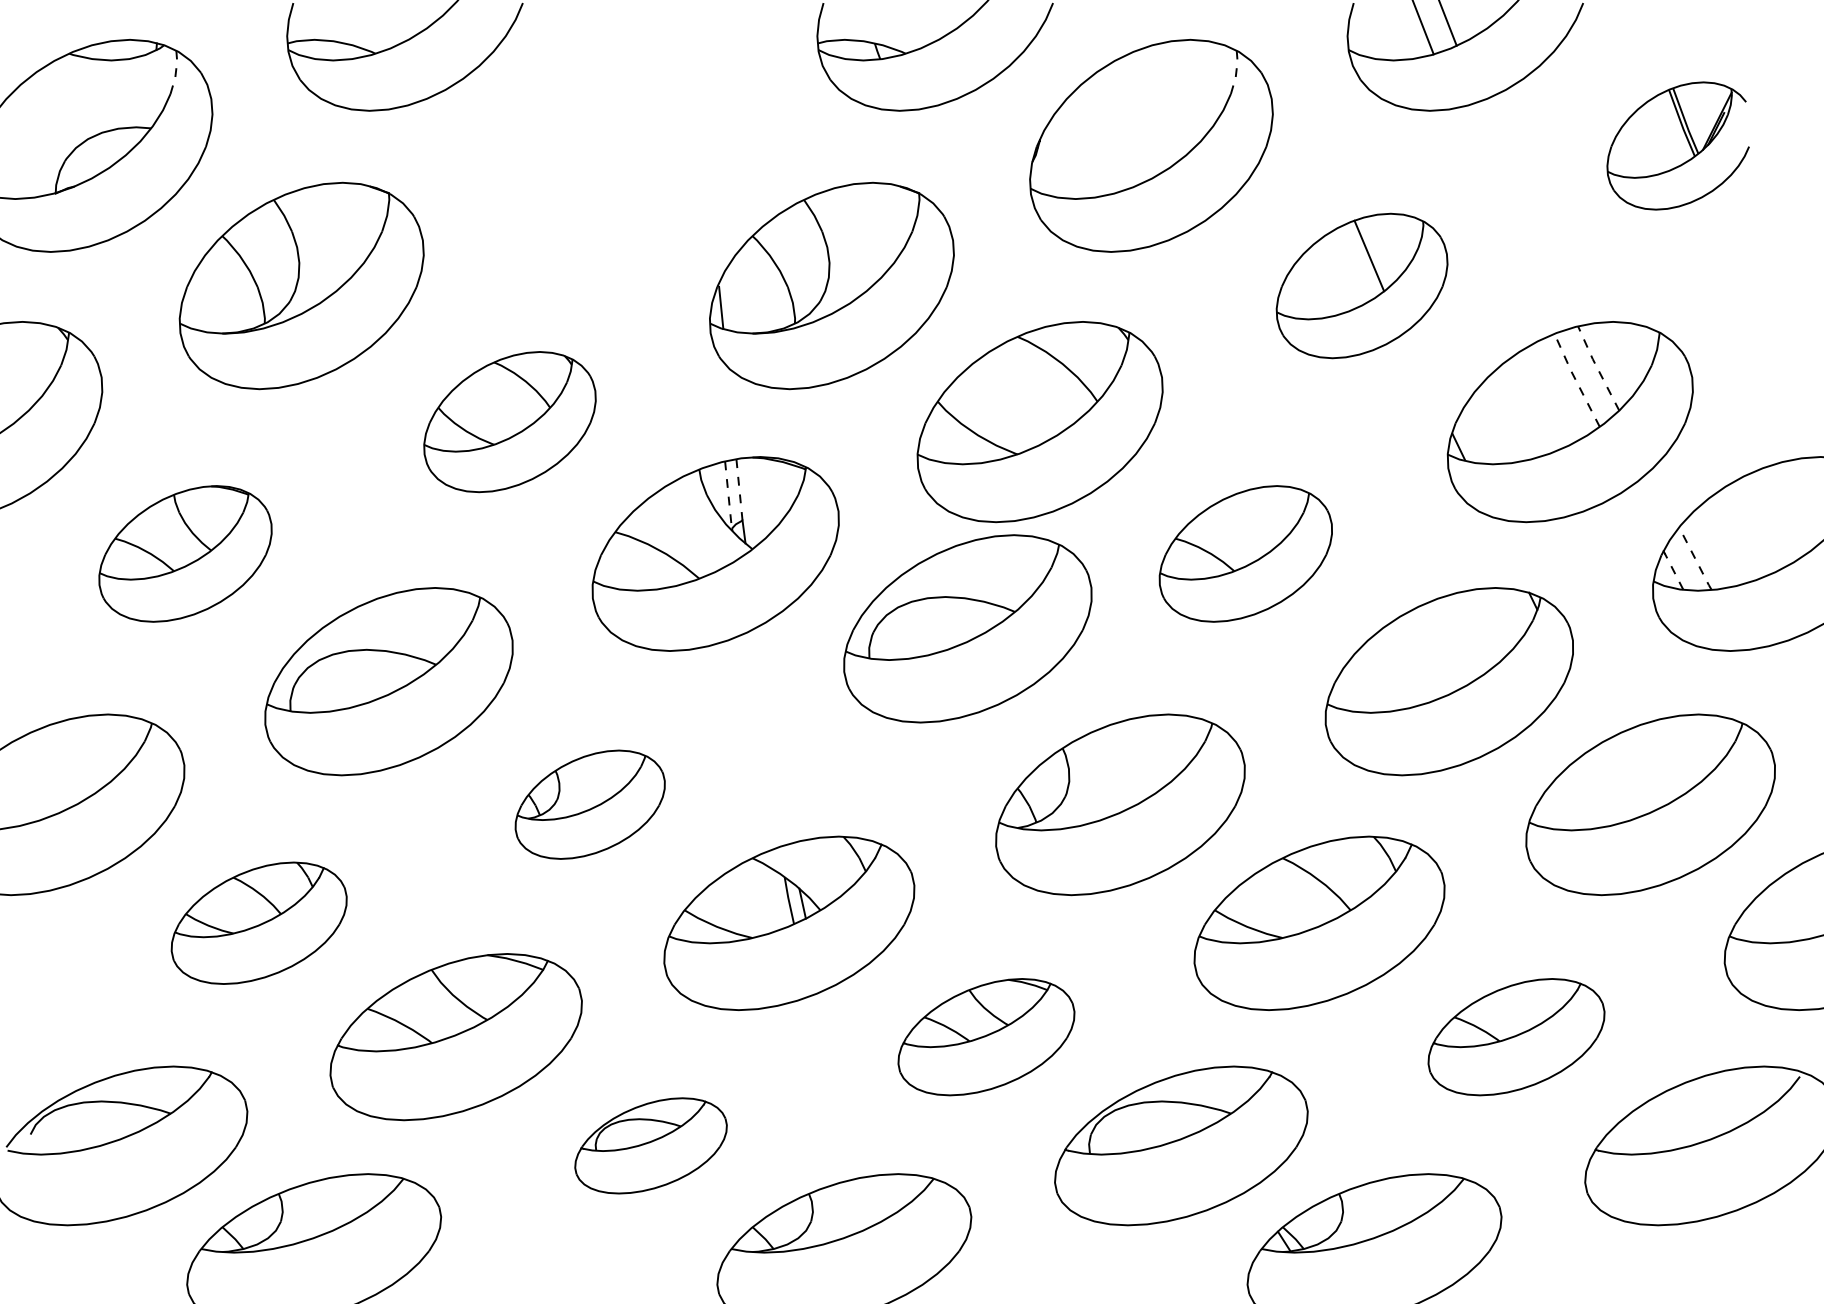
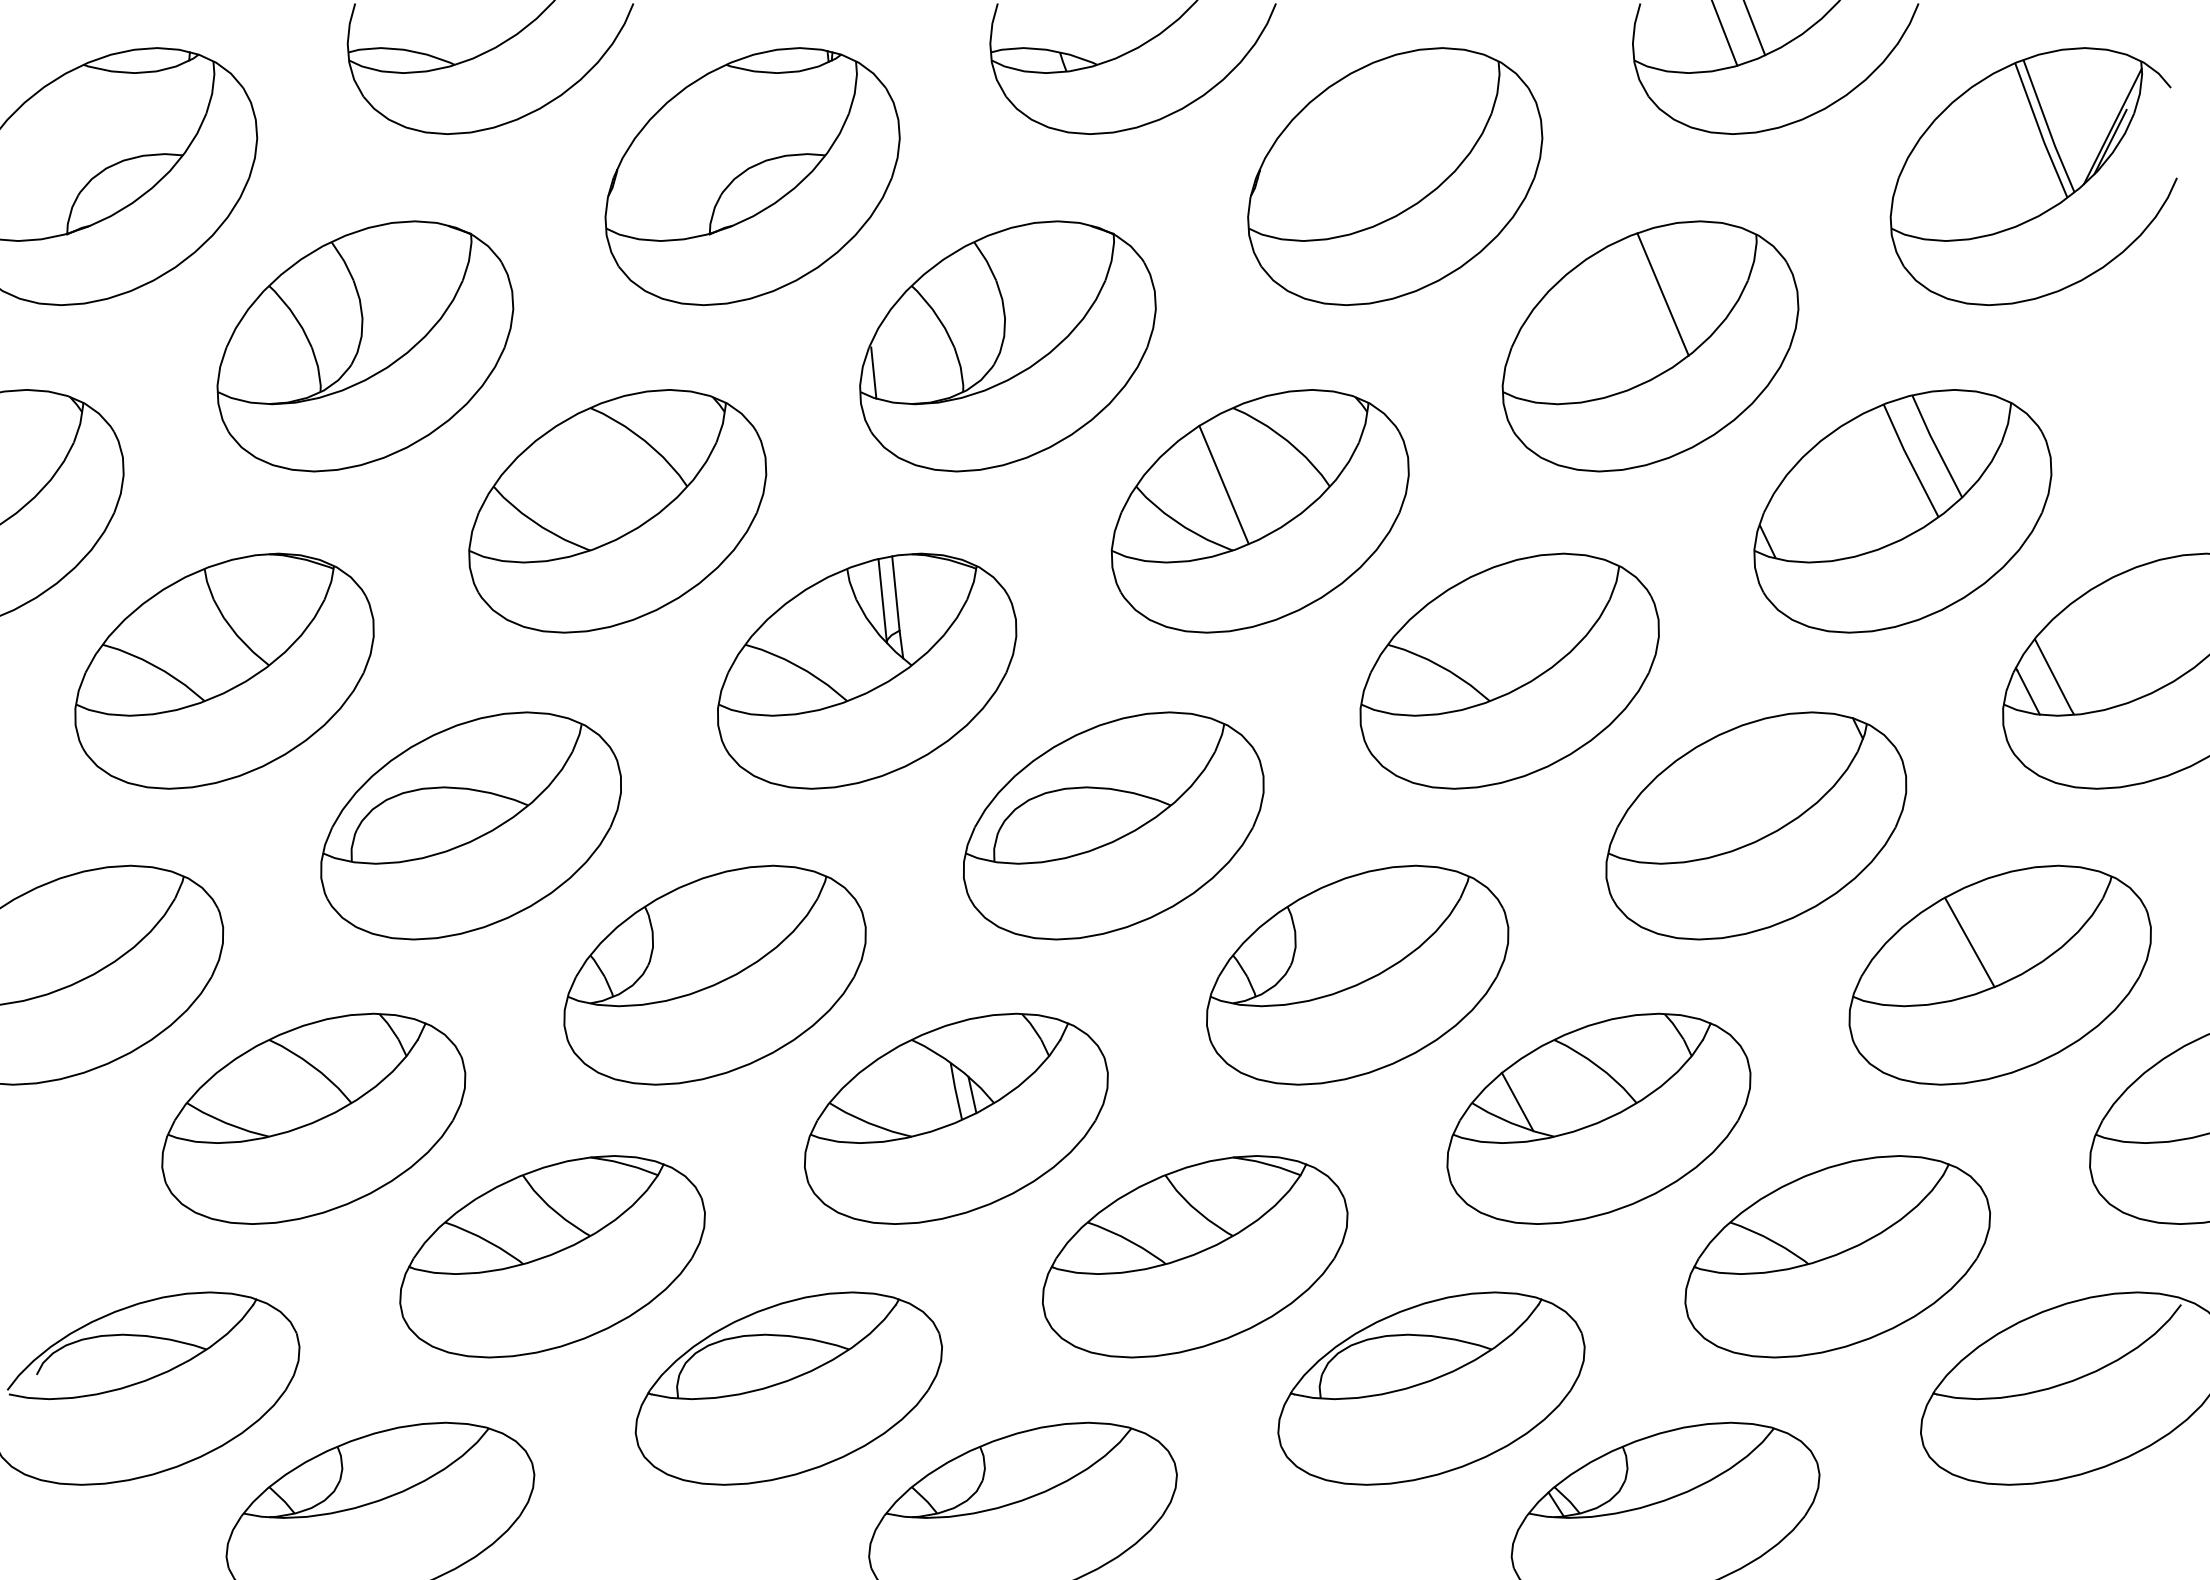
line: (175, 73) -> (212, 88), dashed -> solid
line: (1235, 73) -> (1497, 88), dashed -> solid
part: (621, 145) -> (752, 176), added
part: (1678, 145) -> (2033, 176), size x1.67
part: (1362, 286) -> (1650, 346), size x1.43
line: (1597, 368) -> (1935, 446), dashed -> solid
line: (1575, 380) -> (1909, 460), dashed -> solid
line: (1009, 399) -> (1223, 484), added
part: (509, 422) -> (617, 511), size x1.43
line: (739, 490) -> (895, 594), dashed -> solid
line: (728, 495) -> (882, 600), dashed -> solid
part: (185, 553) -> (224, 670), size x1.43
part: (1245, 553) -> (1509, 670), size x1.43
line: (1695, 559) -> (2054, 677), dashed -> solid
line: (1673, 571) -> (2028, 692), dashed -> solid
part: (967, 628) -> (1113, 825), moved
line: (1625, 777) -> (1969, 942), added
part: (589, 804) -> (714, 974), size x1.67
line: (1252, 909) -> (1517, 1101), added
part: (258, 923) -> (313, 1118), size x1.43
part: (986, 1036) -> (1195, 1256), size x1.43
part: (1516, 1036) -> (1837, 1256), size x1.43
part: (650, 1145) -> (788, 1388), size x1.67

